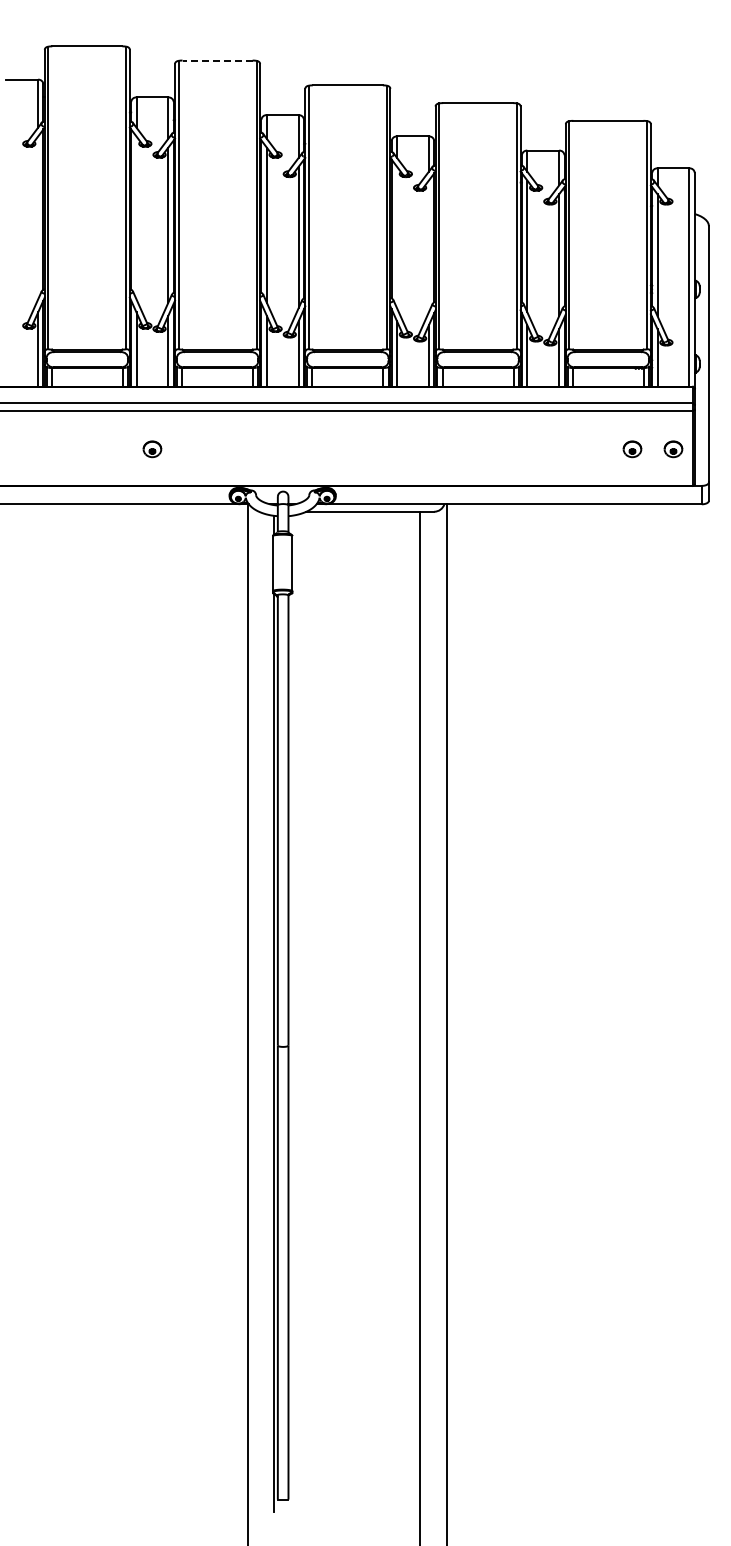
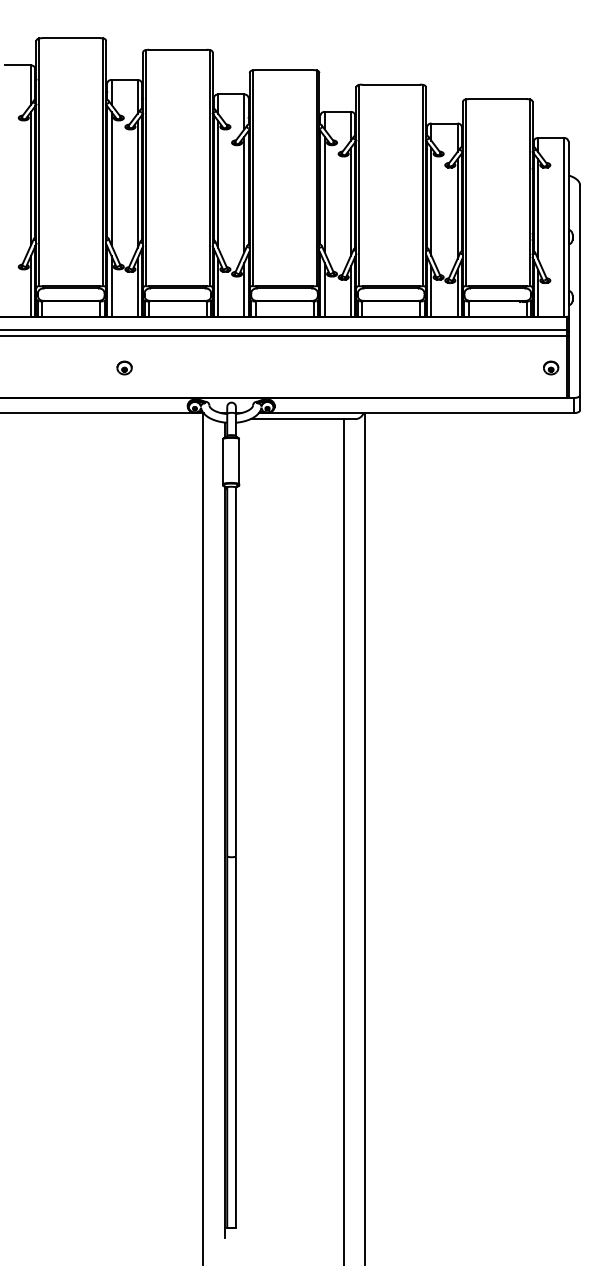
line: (217, 60) -> (177, 49), dashed -> solid
line: (38, 217) -> (31, 178), added
line: (136, 217) -> (111, 178), added
line: (397, 237) -> (325, 194), added
line: (428, 246) -> (350, 202), added
part: (632, 449) -> (517, 368), removed

